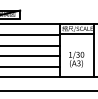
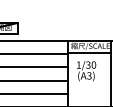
text: (76, 59) -> (86, 70), moved

